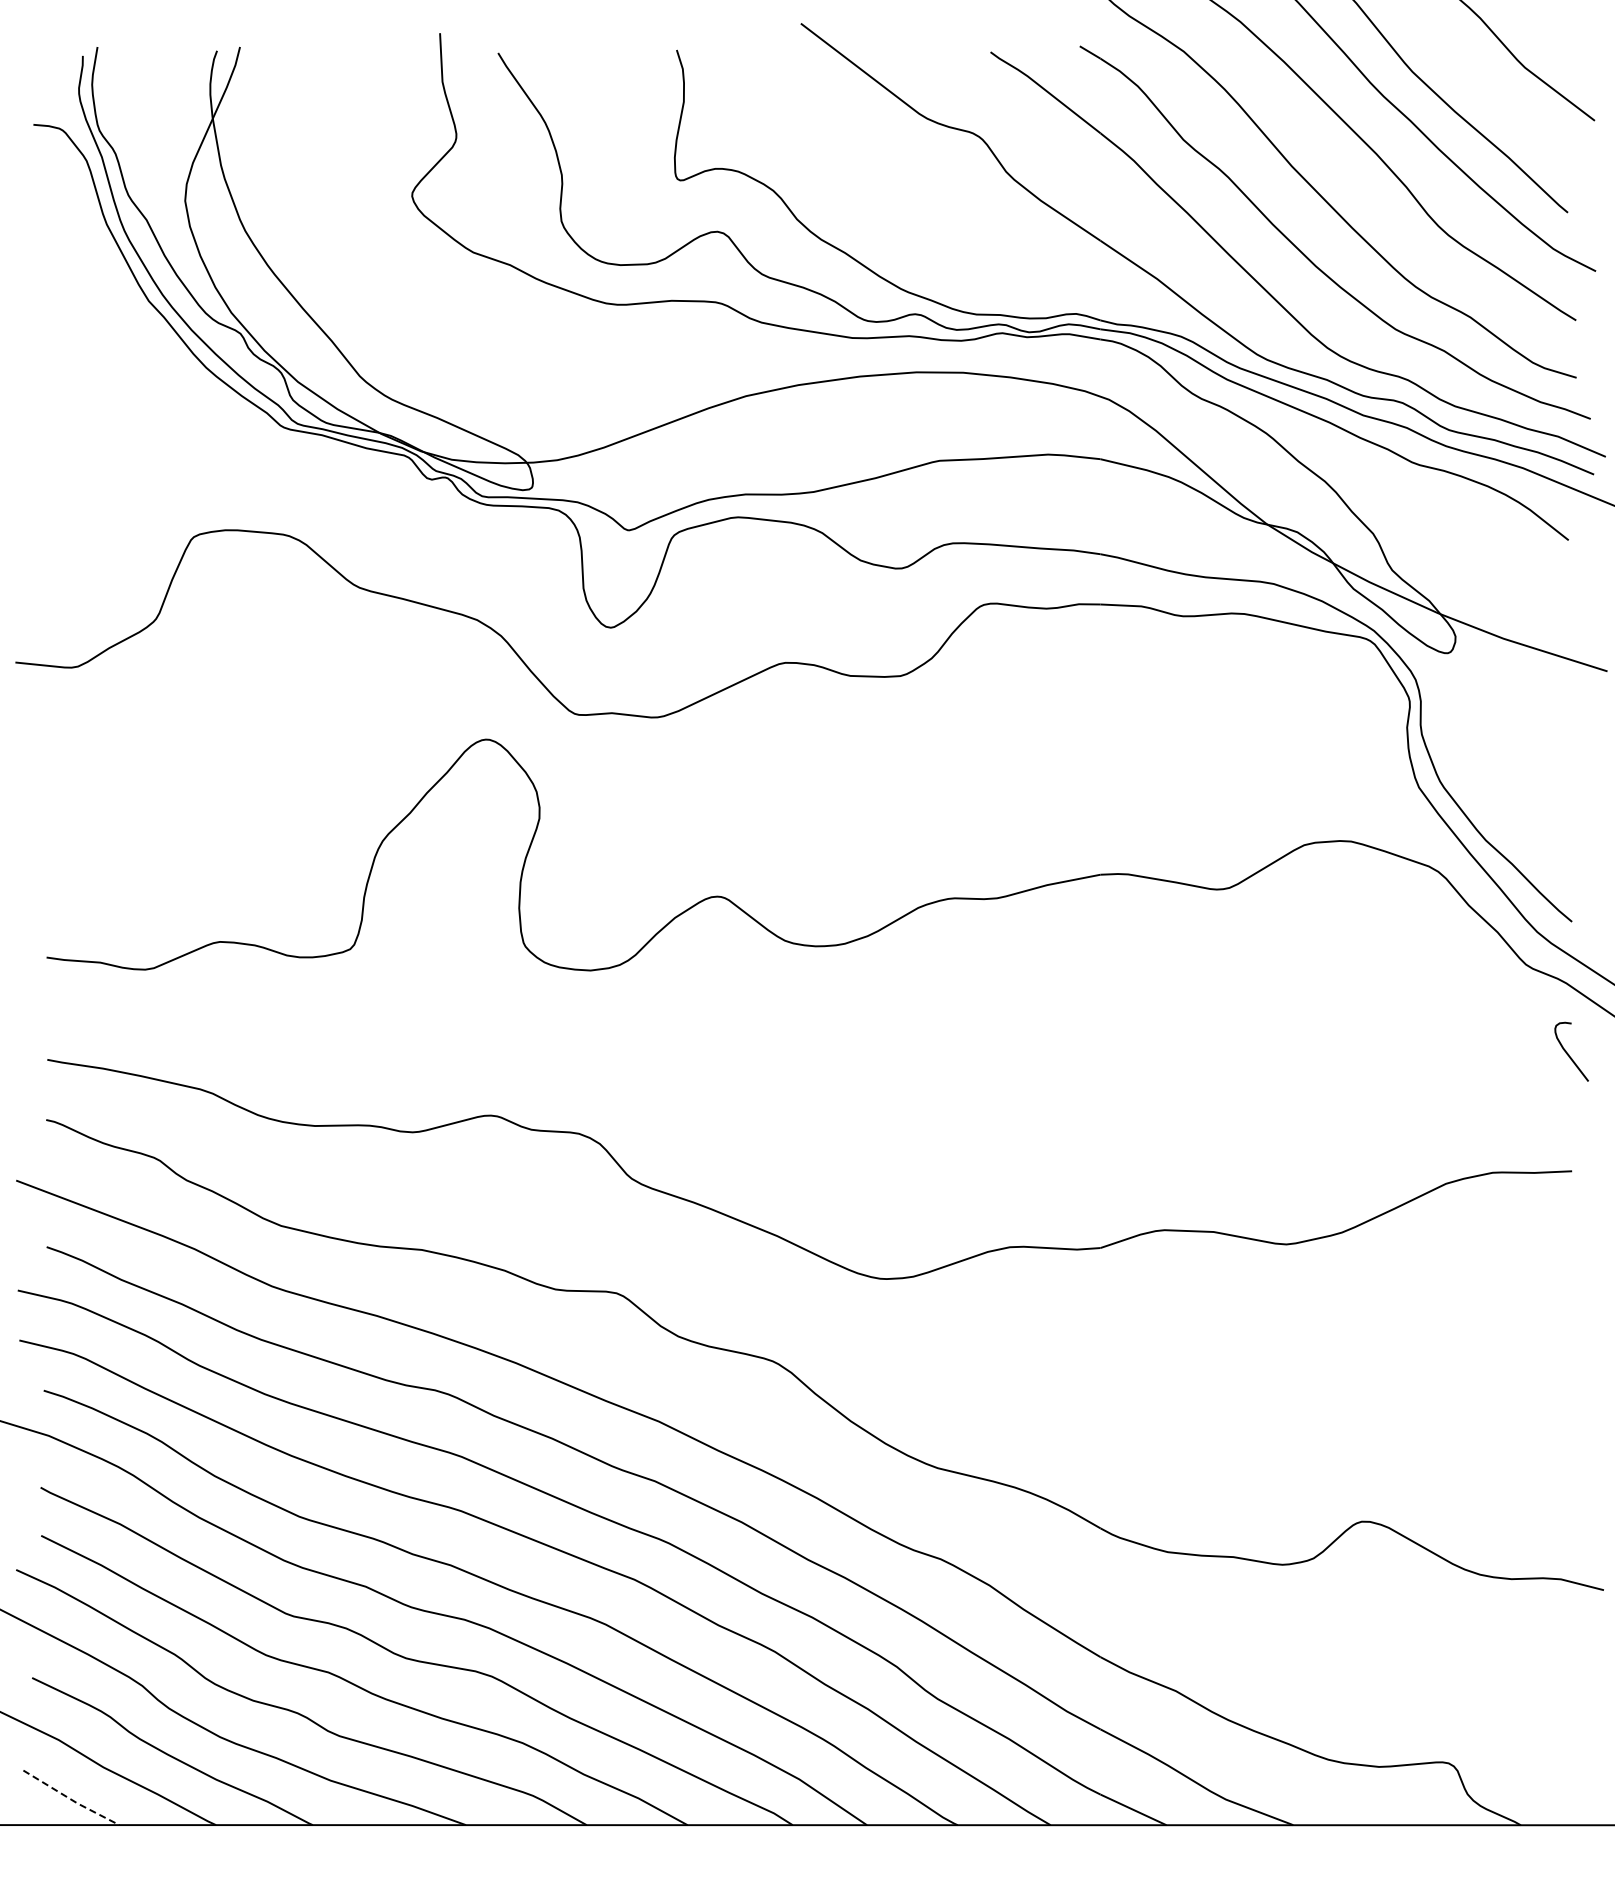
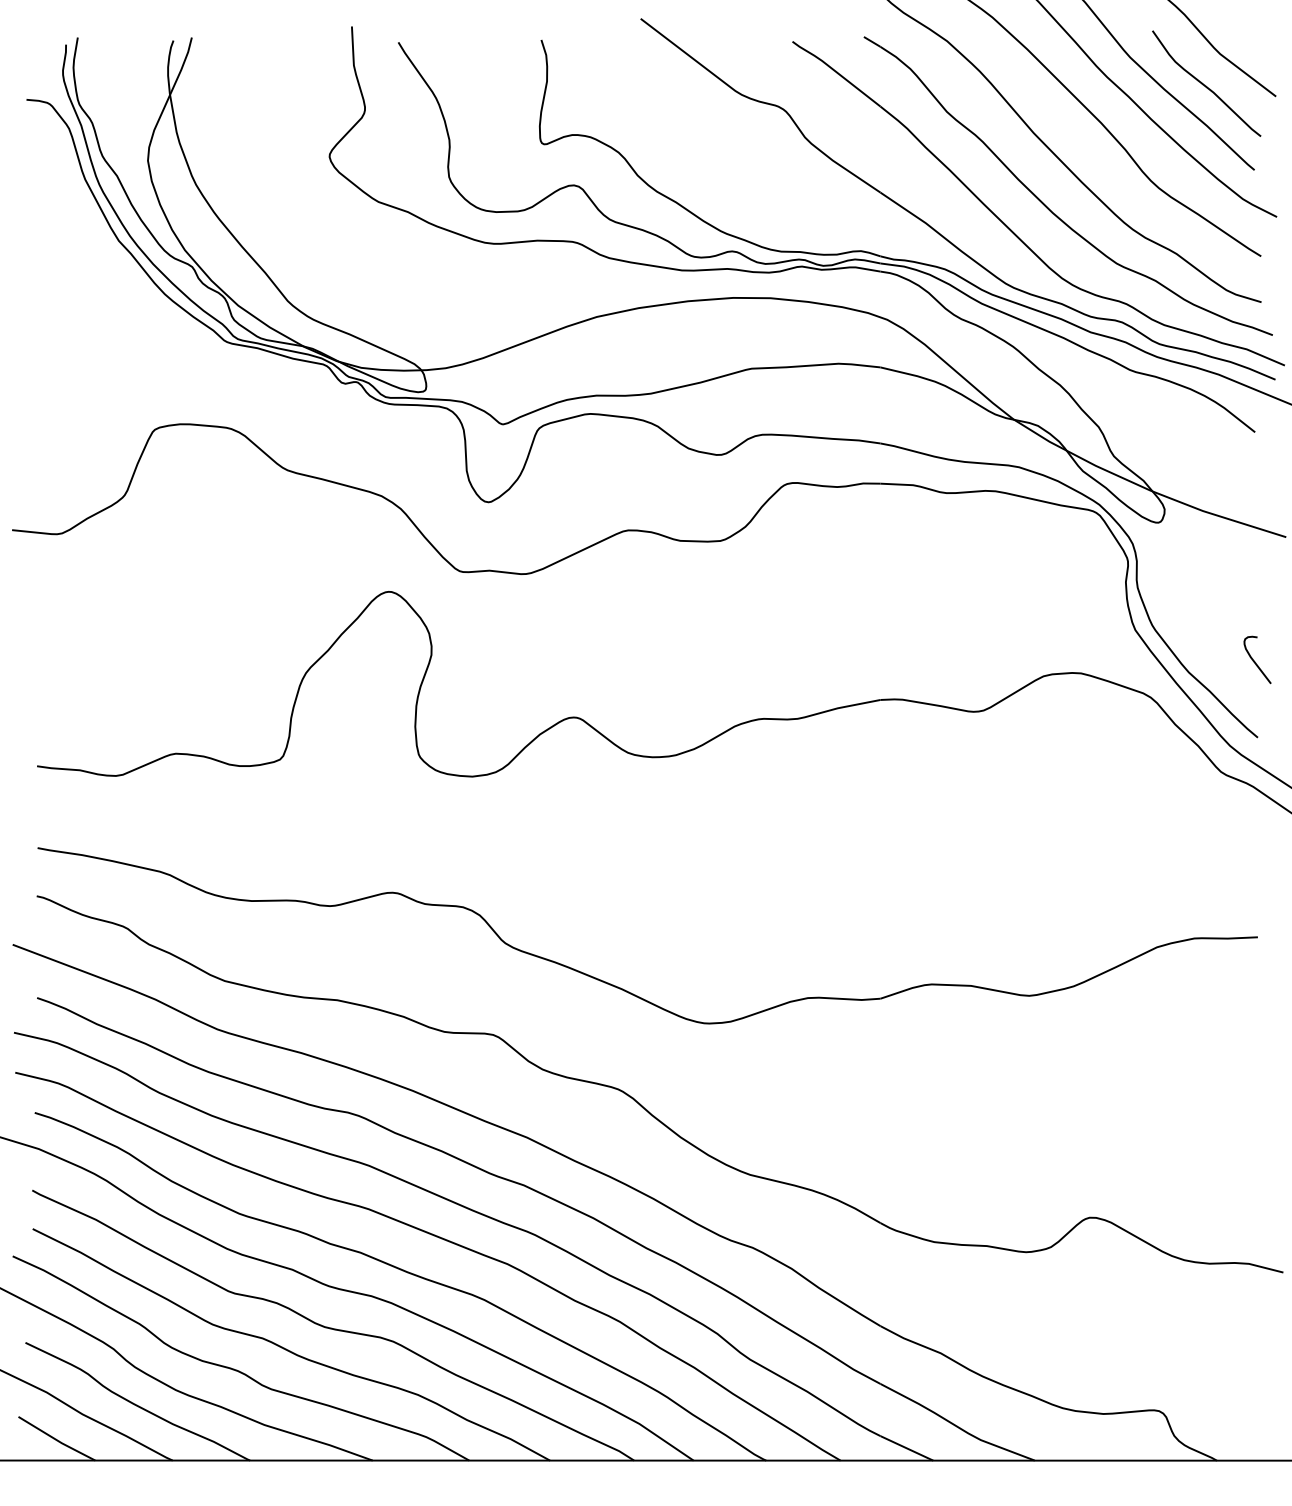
curve: (1506, 106) -> (1205, 85), added
curve: (1568, 1053) -> (1255, 661), moved
line: (71, 1799) -> (56, 1440), dashed -> solid

